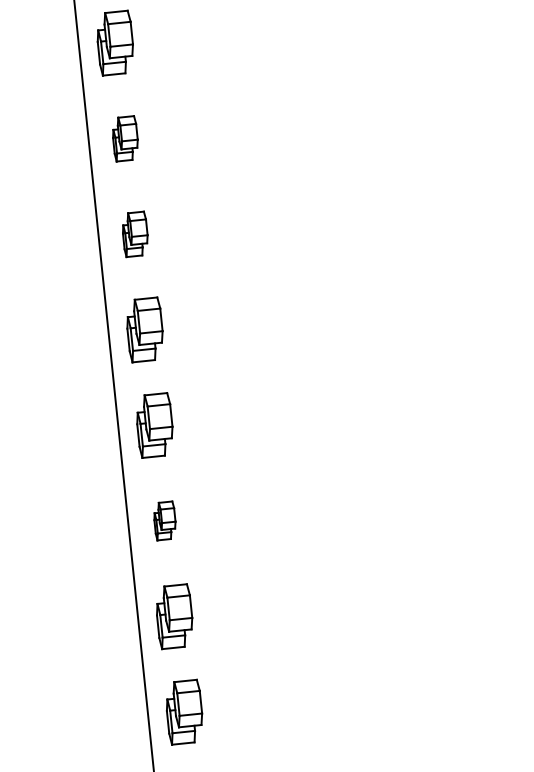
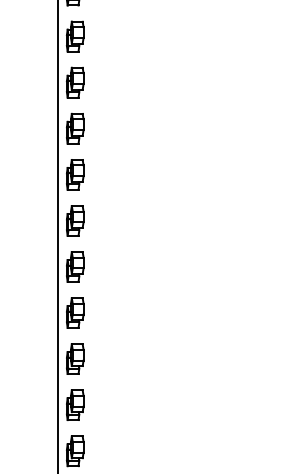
part: (125, 137) -> (75, 174), size x1.43
part: (135, 233) -> (75, 220), size x1.43
part: (165, 519) -> (75, 358), size x1.67

